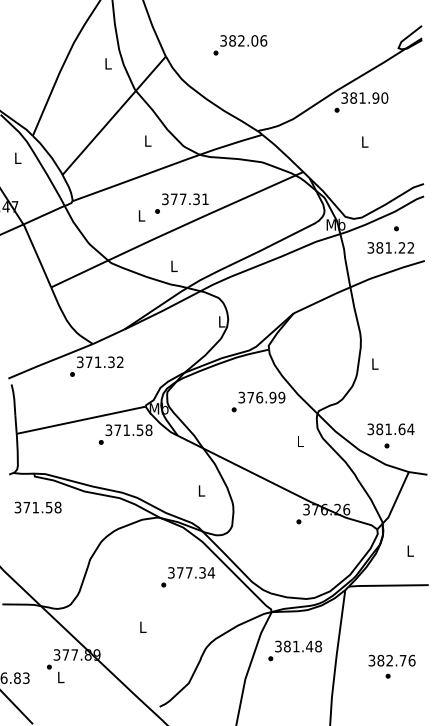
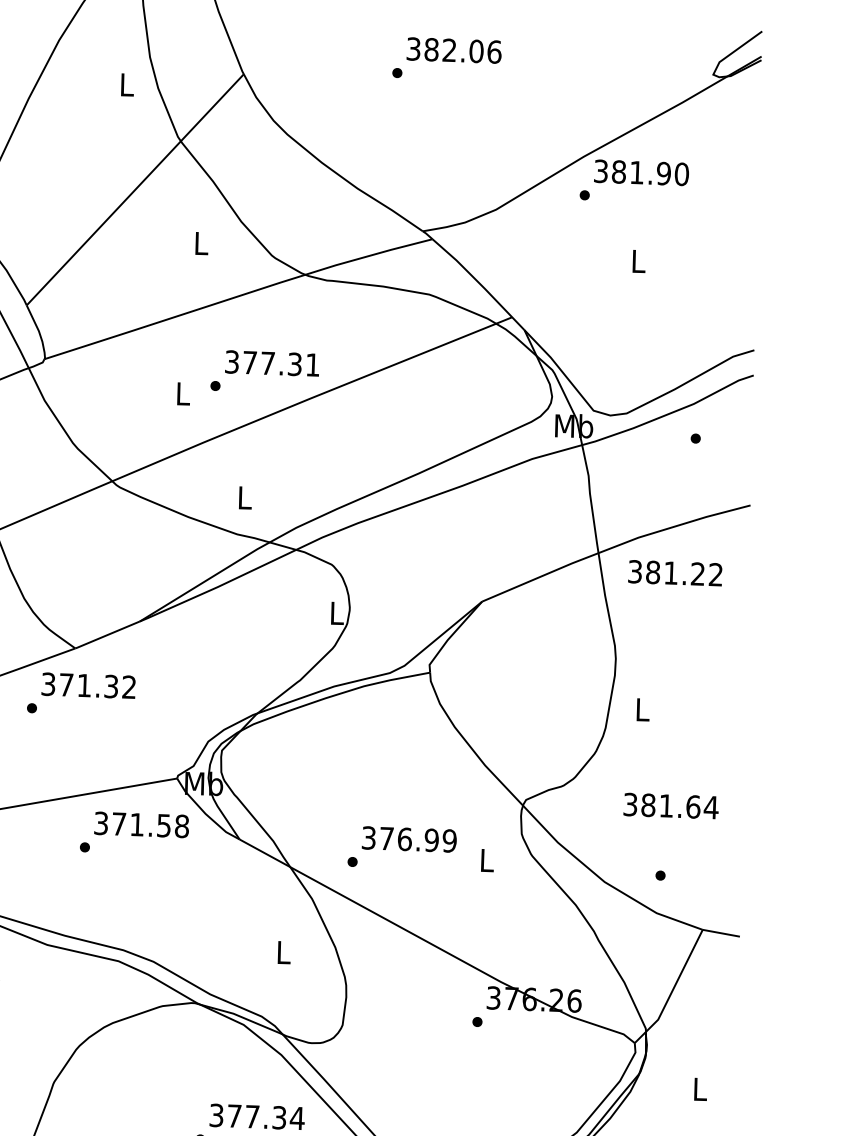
text: (240, 45) -> (447, 59), moved
text: (390, 247) -> (674, 572), moved
text: (258, 401) -> (402, 847), moved
text: (390, 429) -> (670, 806), moved

